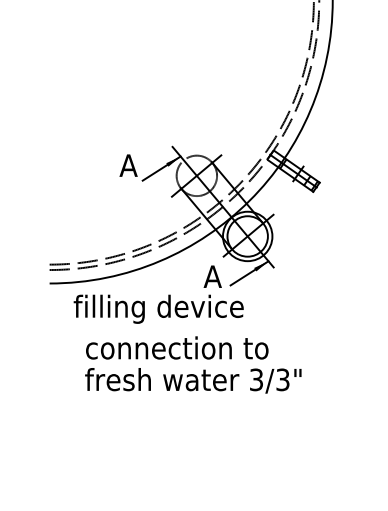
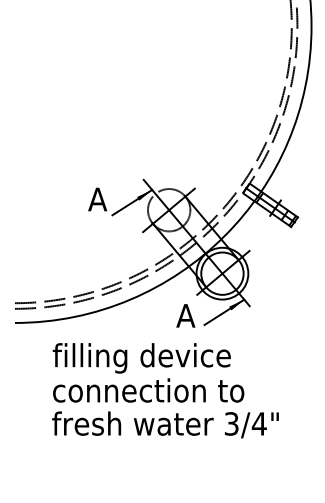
text: (158, 308) -> (141, 357), moved
text: (282, 379) -> (258, 423), 3/3" -> 3/4"

